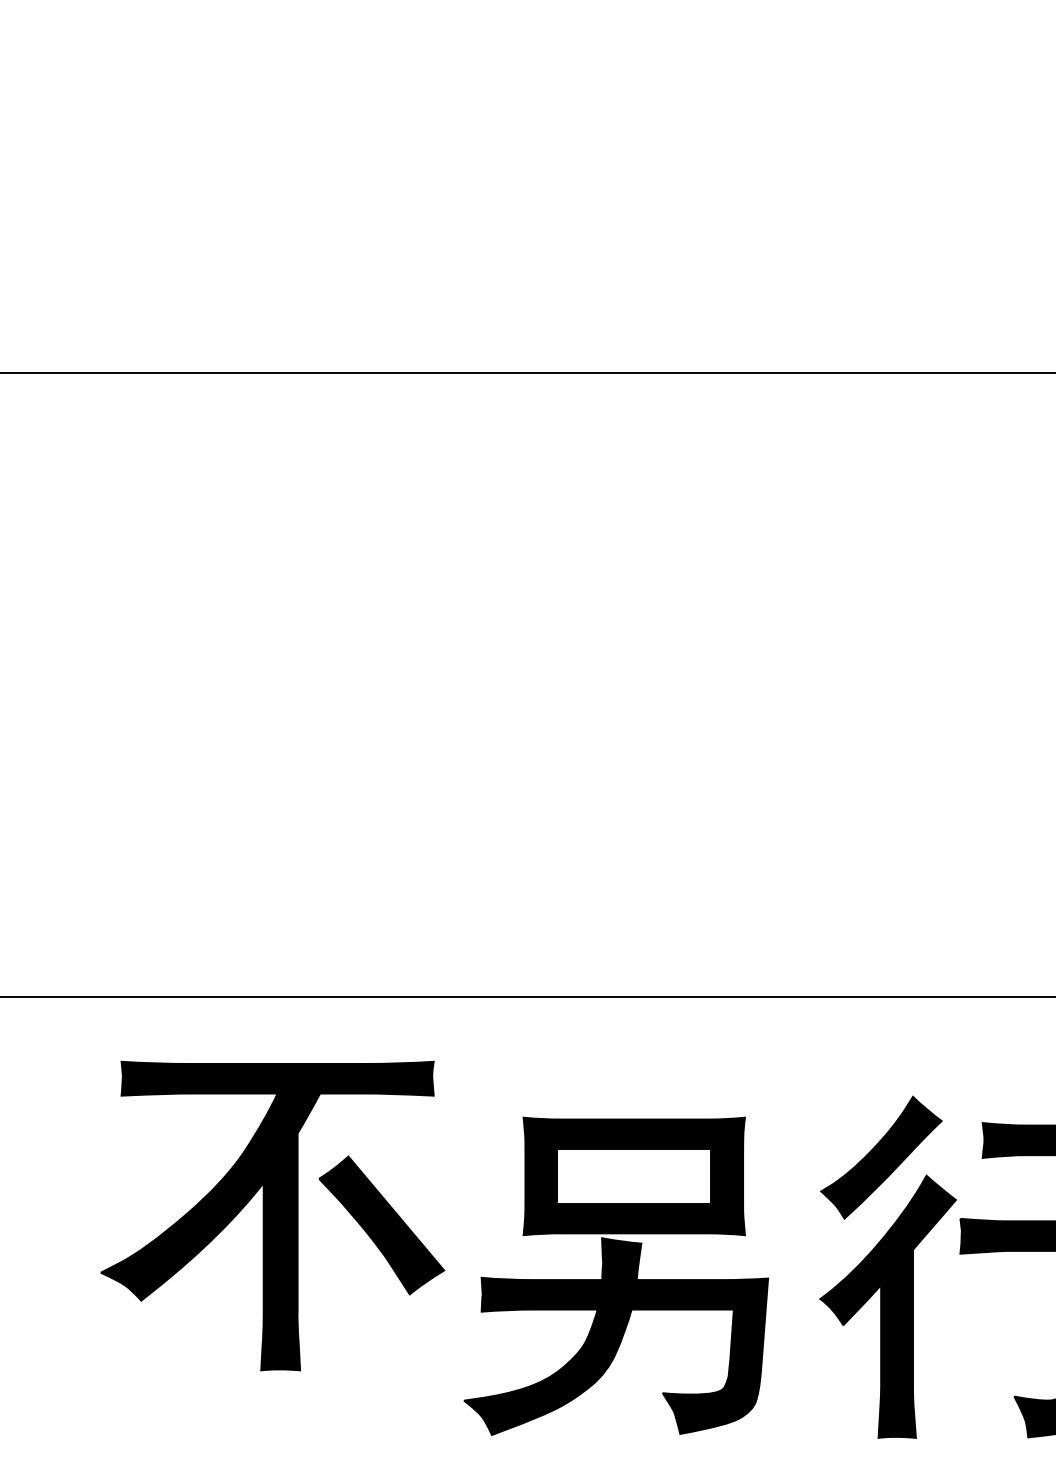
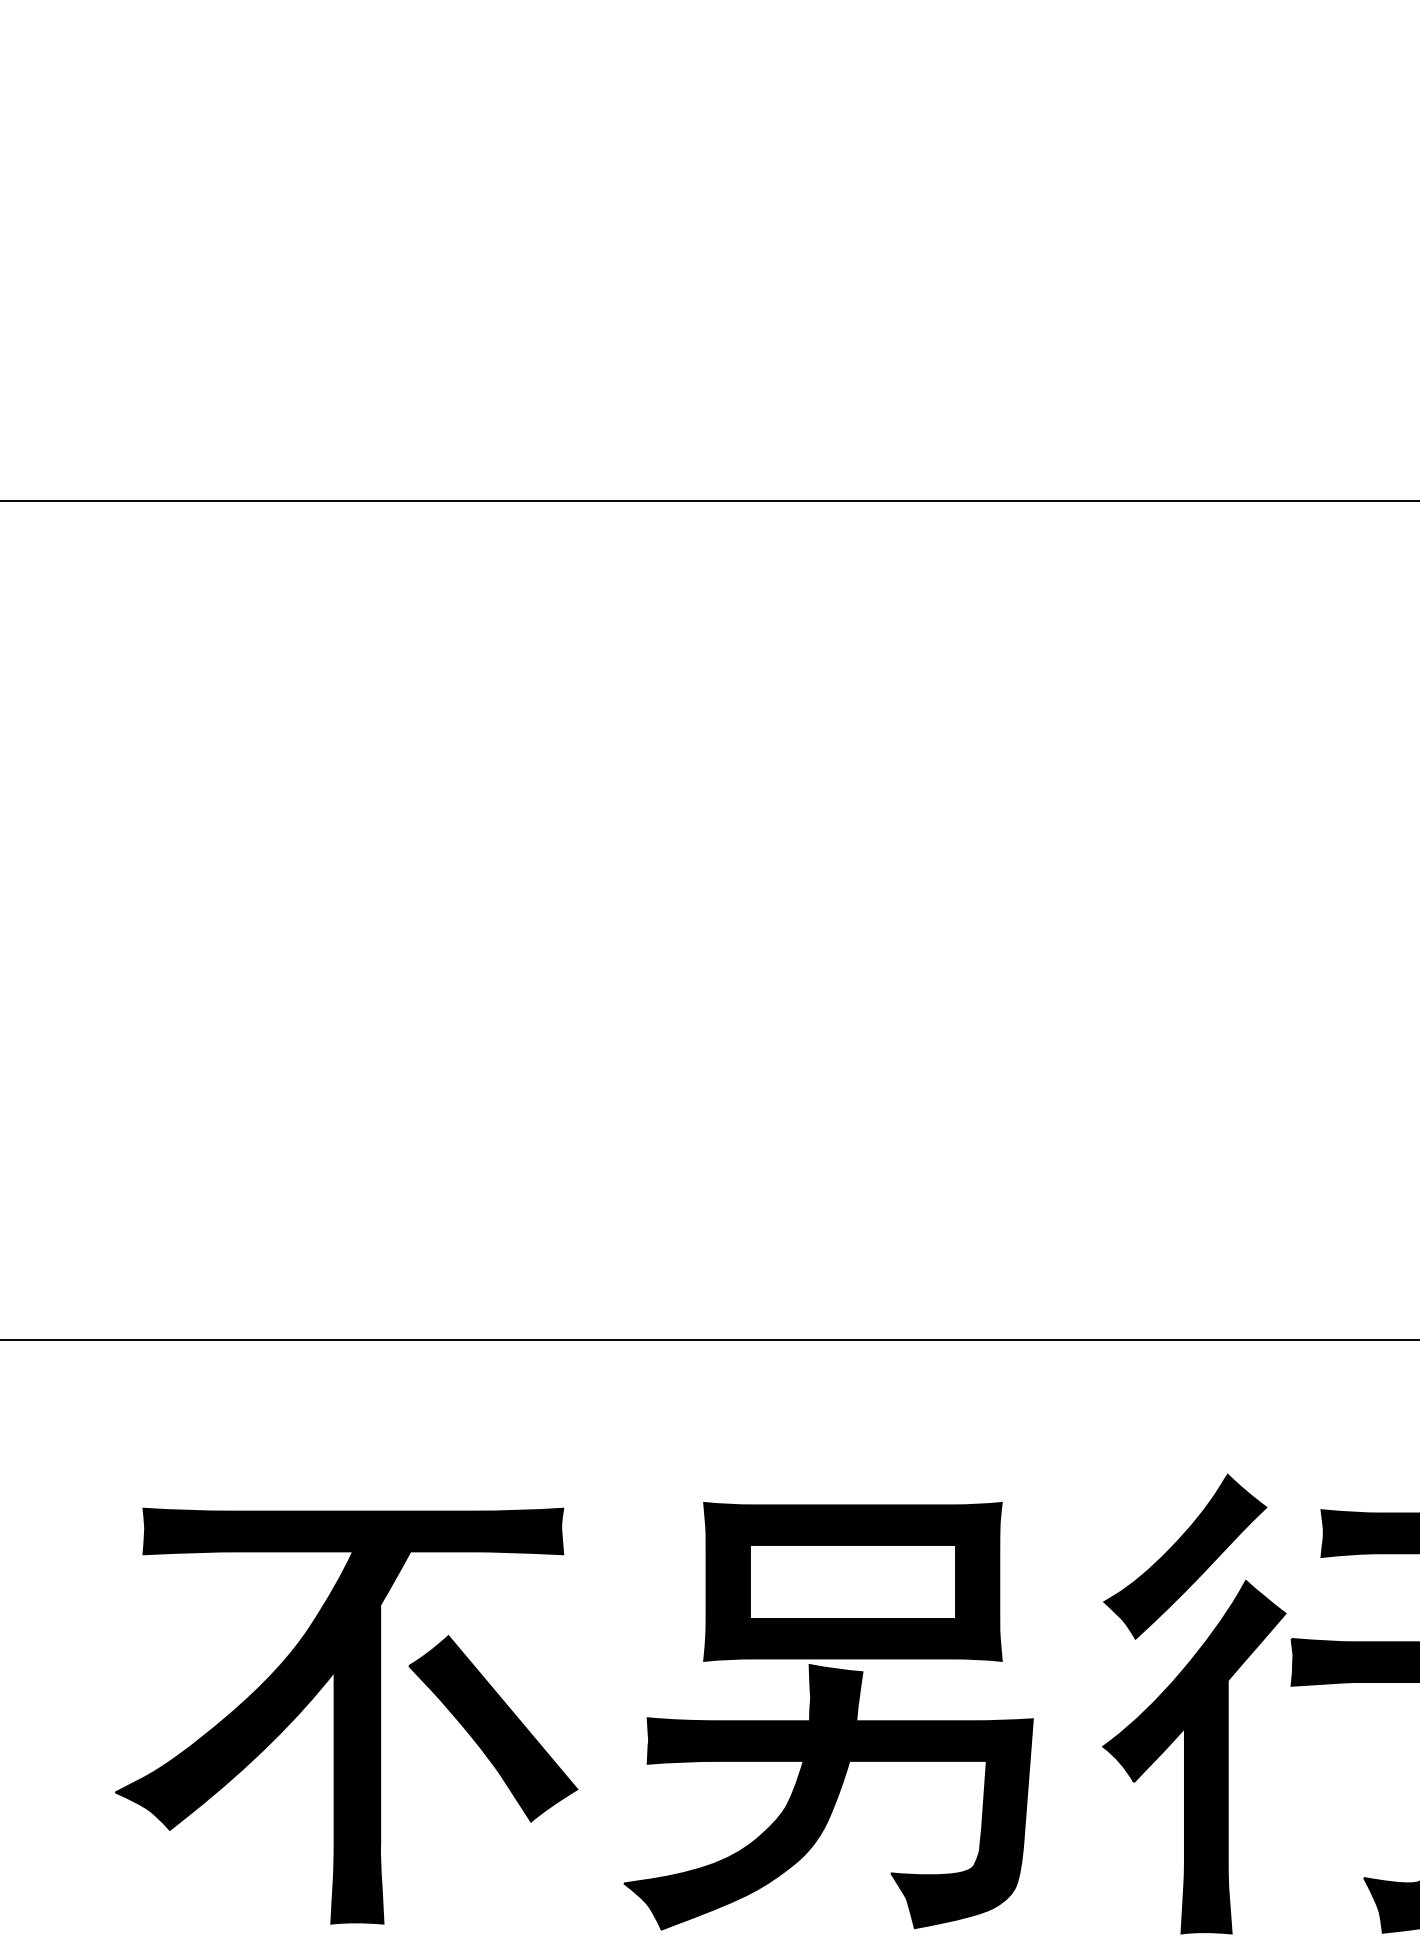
part: (272, 1215) -> (346, 1715), moved

